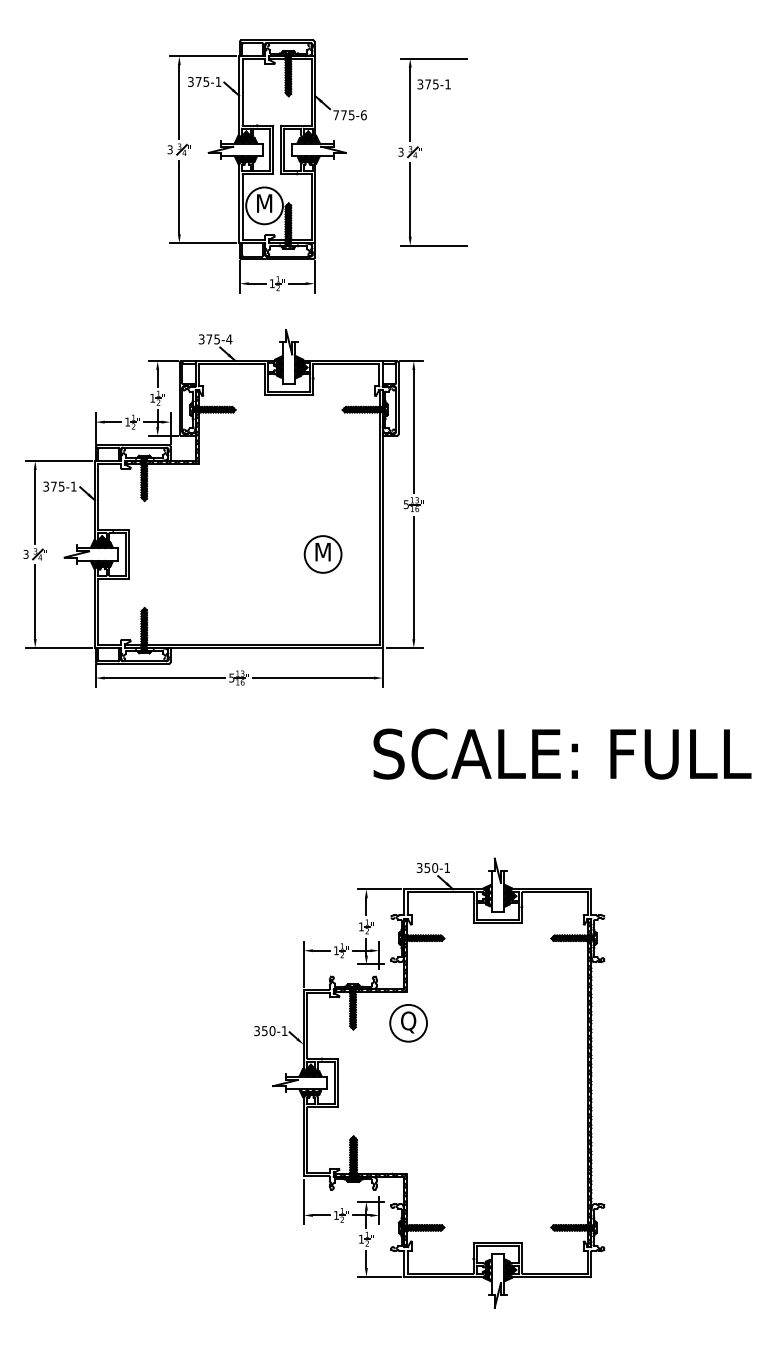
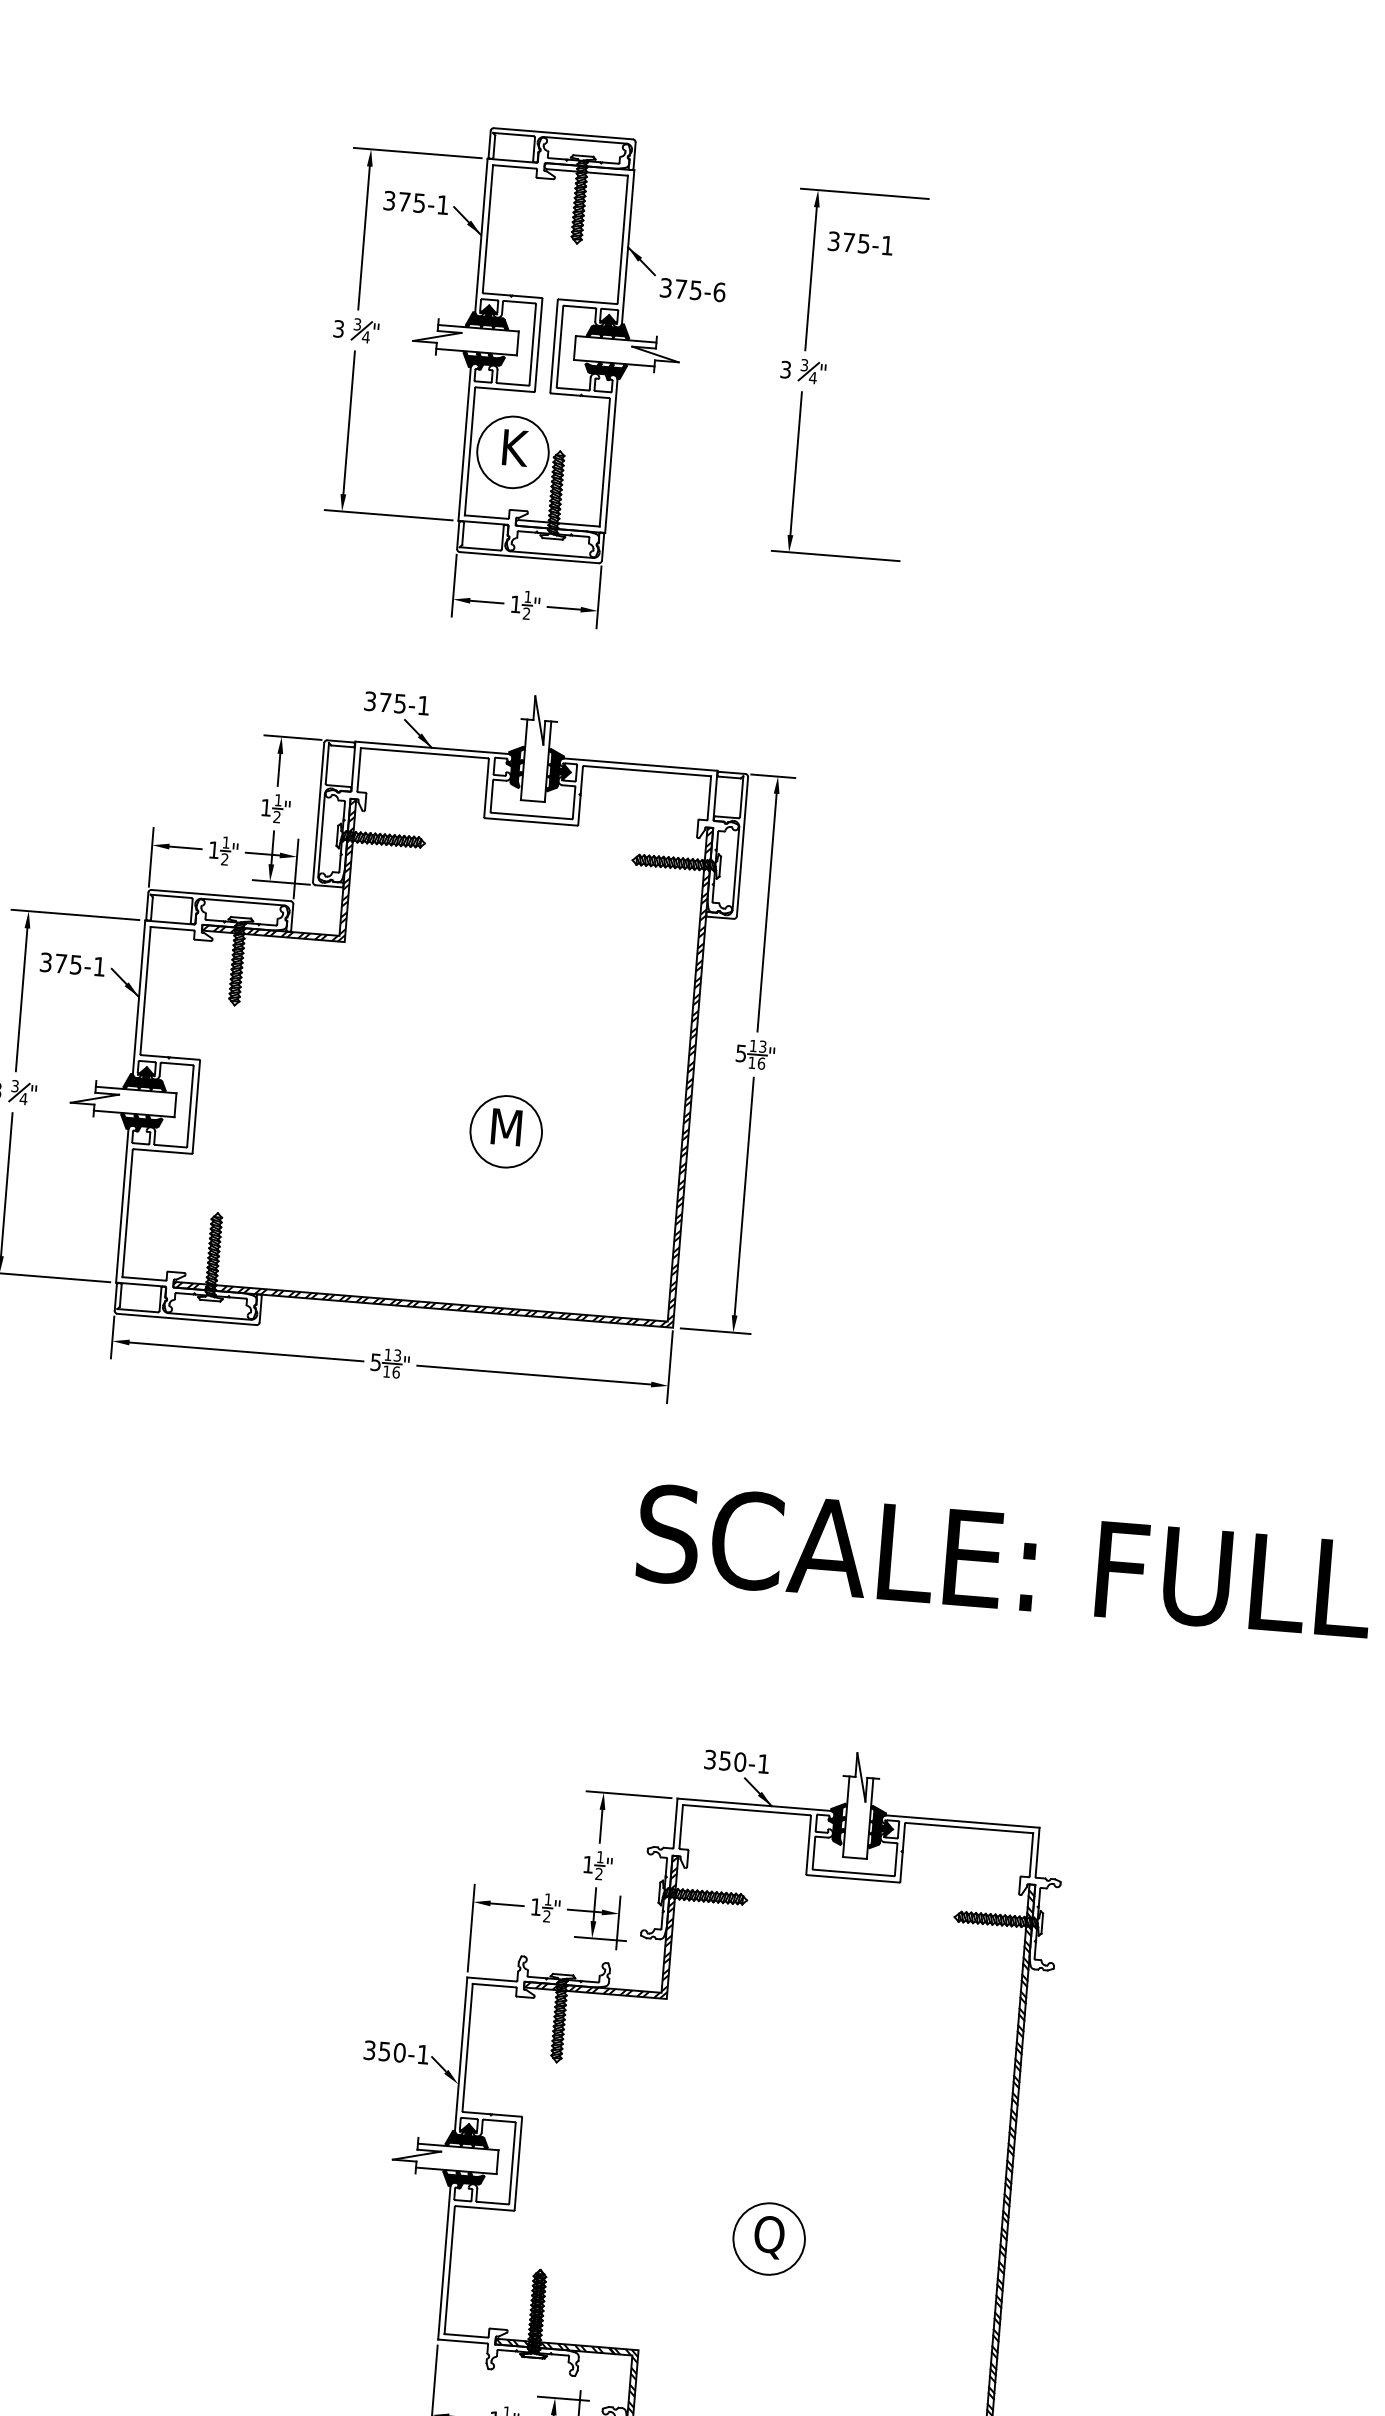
text: (336, 115) -> (666, 288), 775-6 -> 375-6
text: (264, 203) -> (513, 447), M -> K
text: (229, 339) -> (424, 705), 375-4 -> 375-1
hatch: (253, 519) -> (442, 1058), added
part: (322, 554) -> (505, 1131), moved
part: (408, 1023) -> (768, 2239), moved

